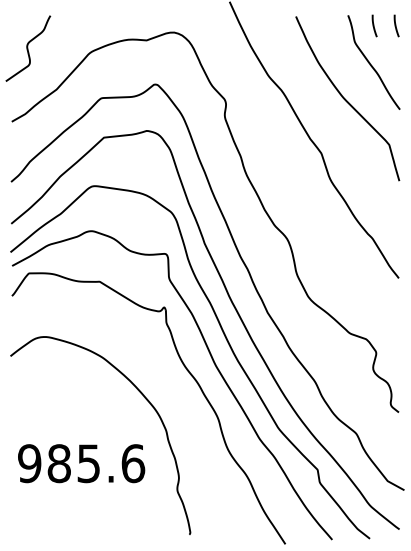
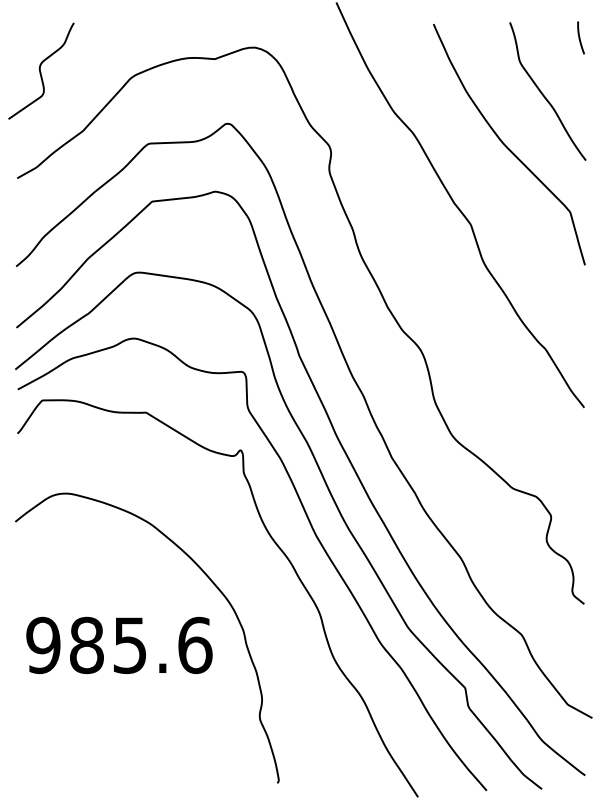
line: (374, 25) -> (548, 37), removed
text: (81, 463) -> (119, 645), moved

